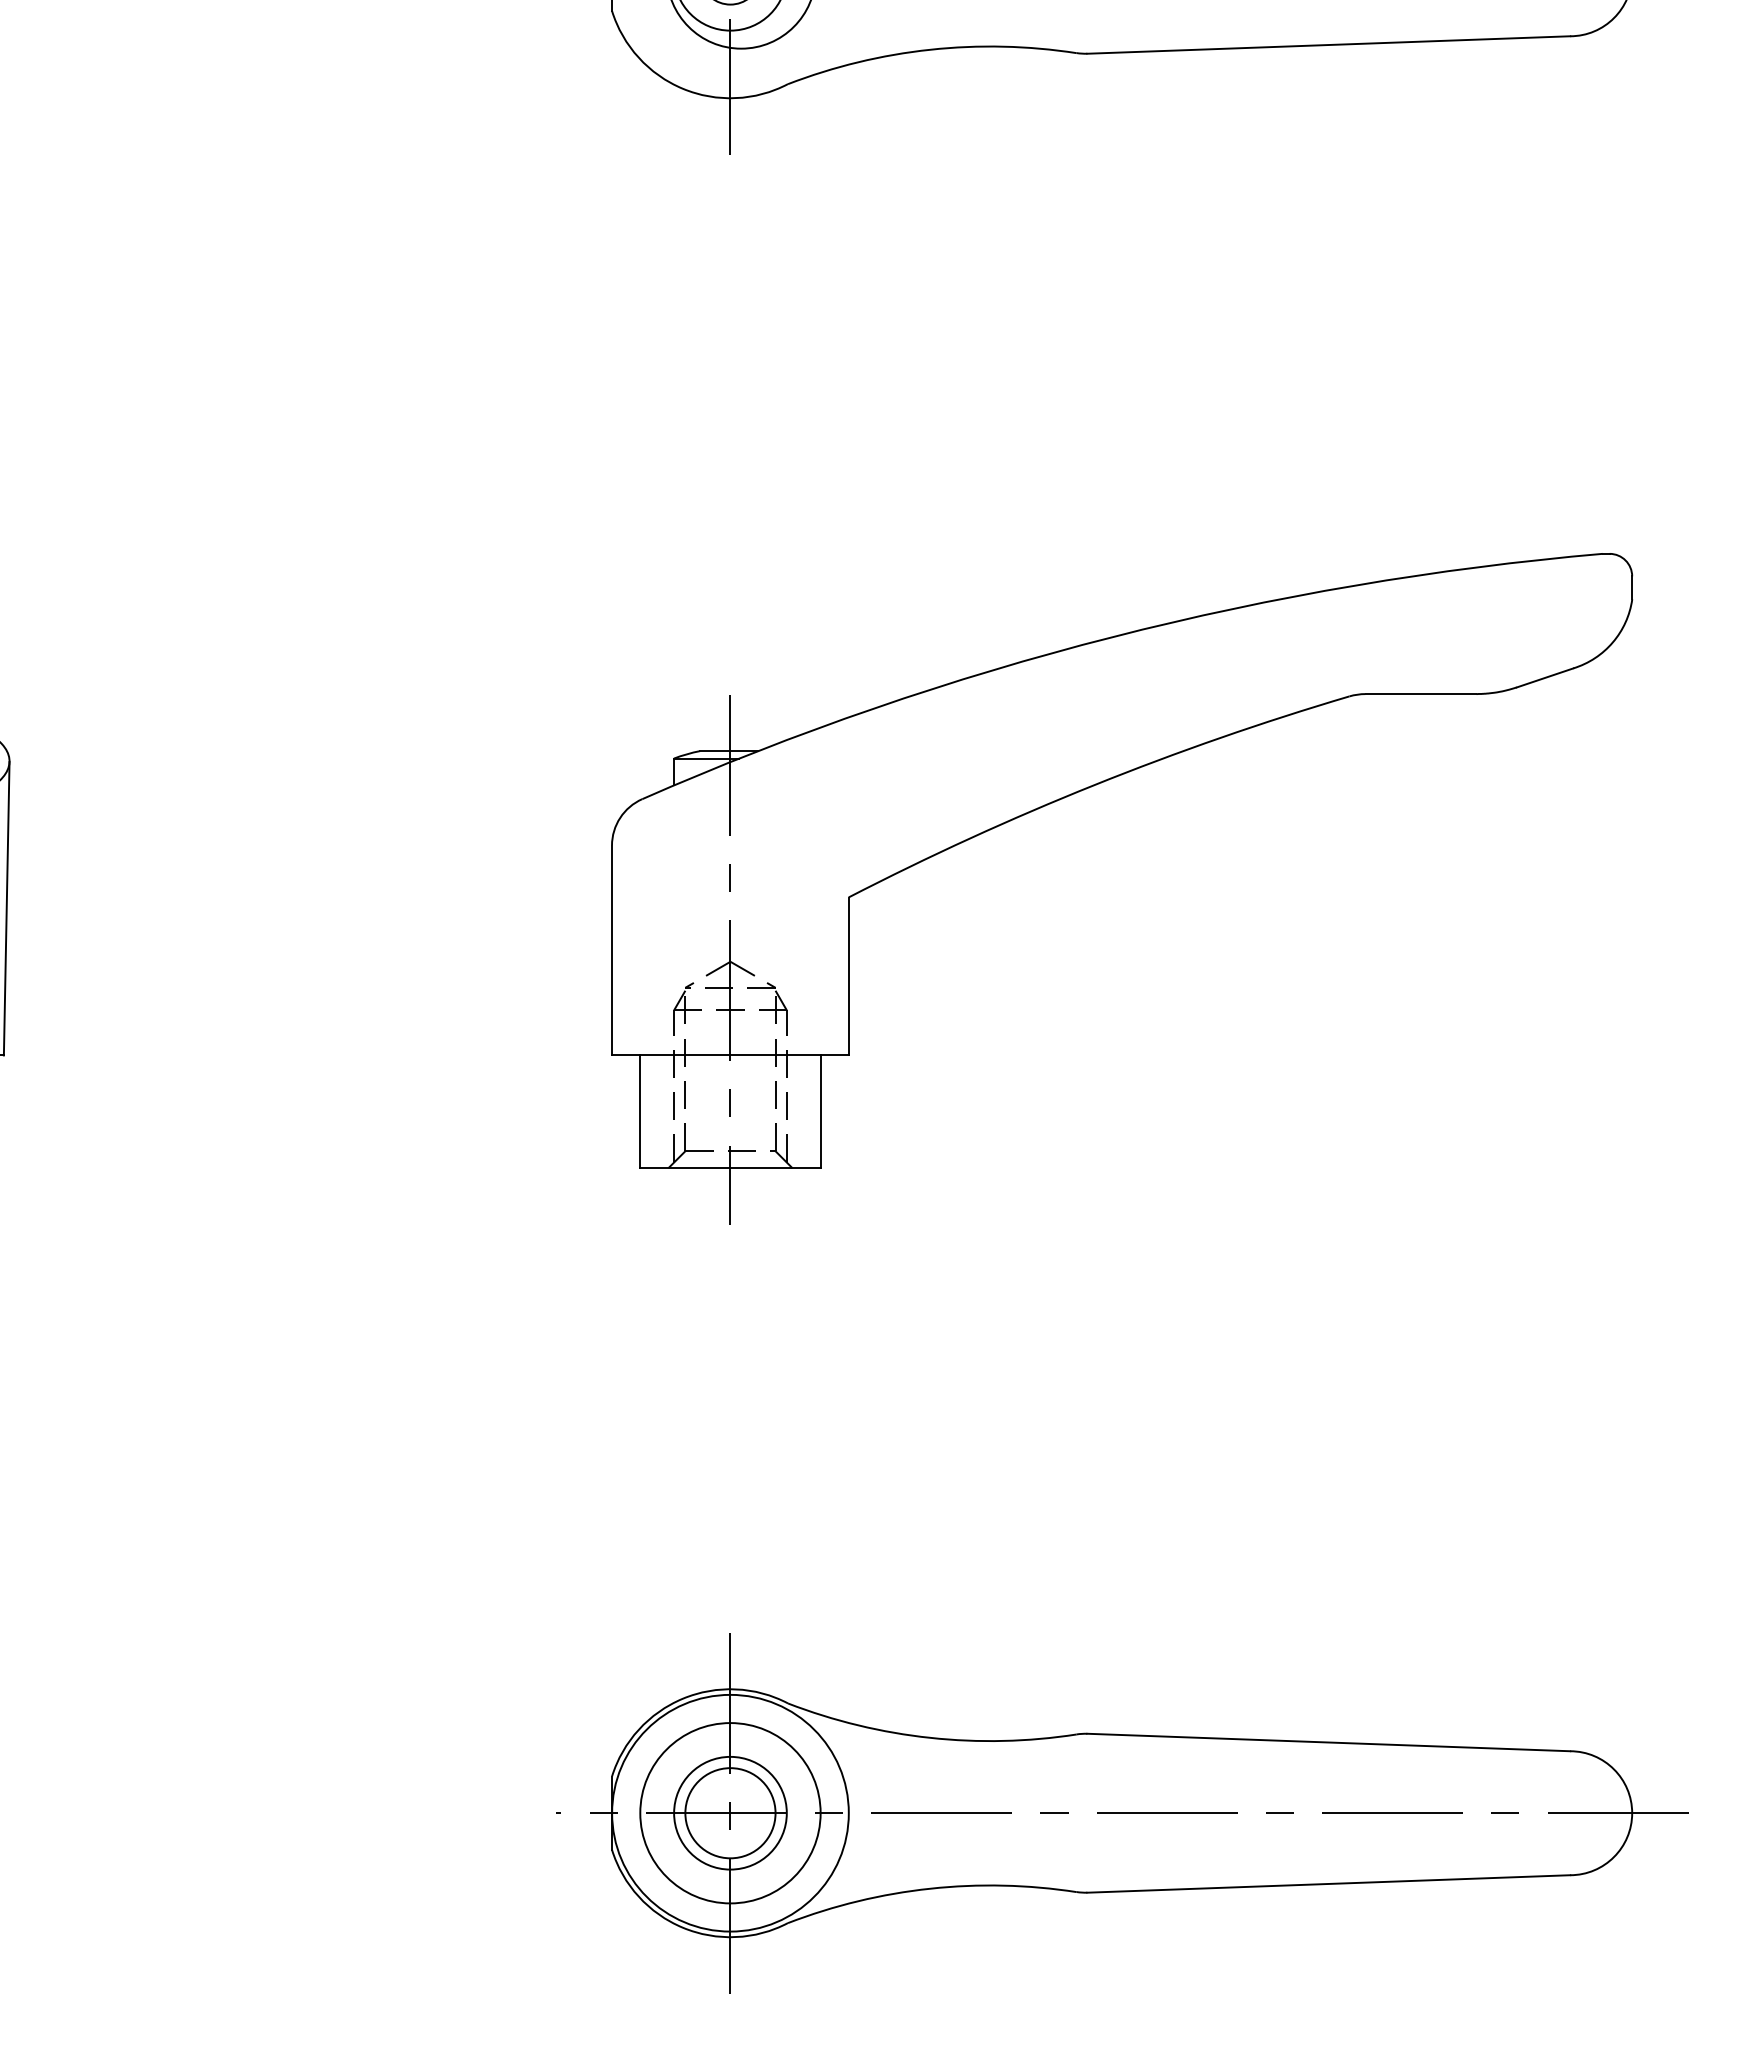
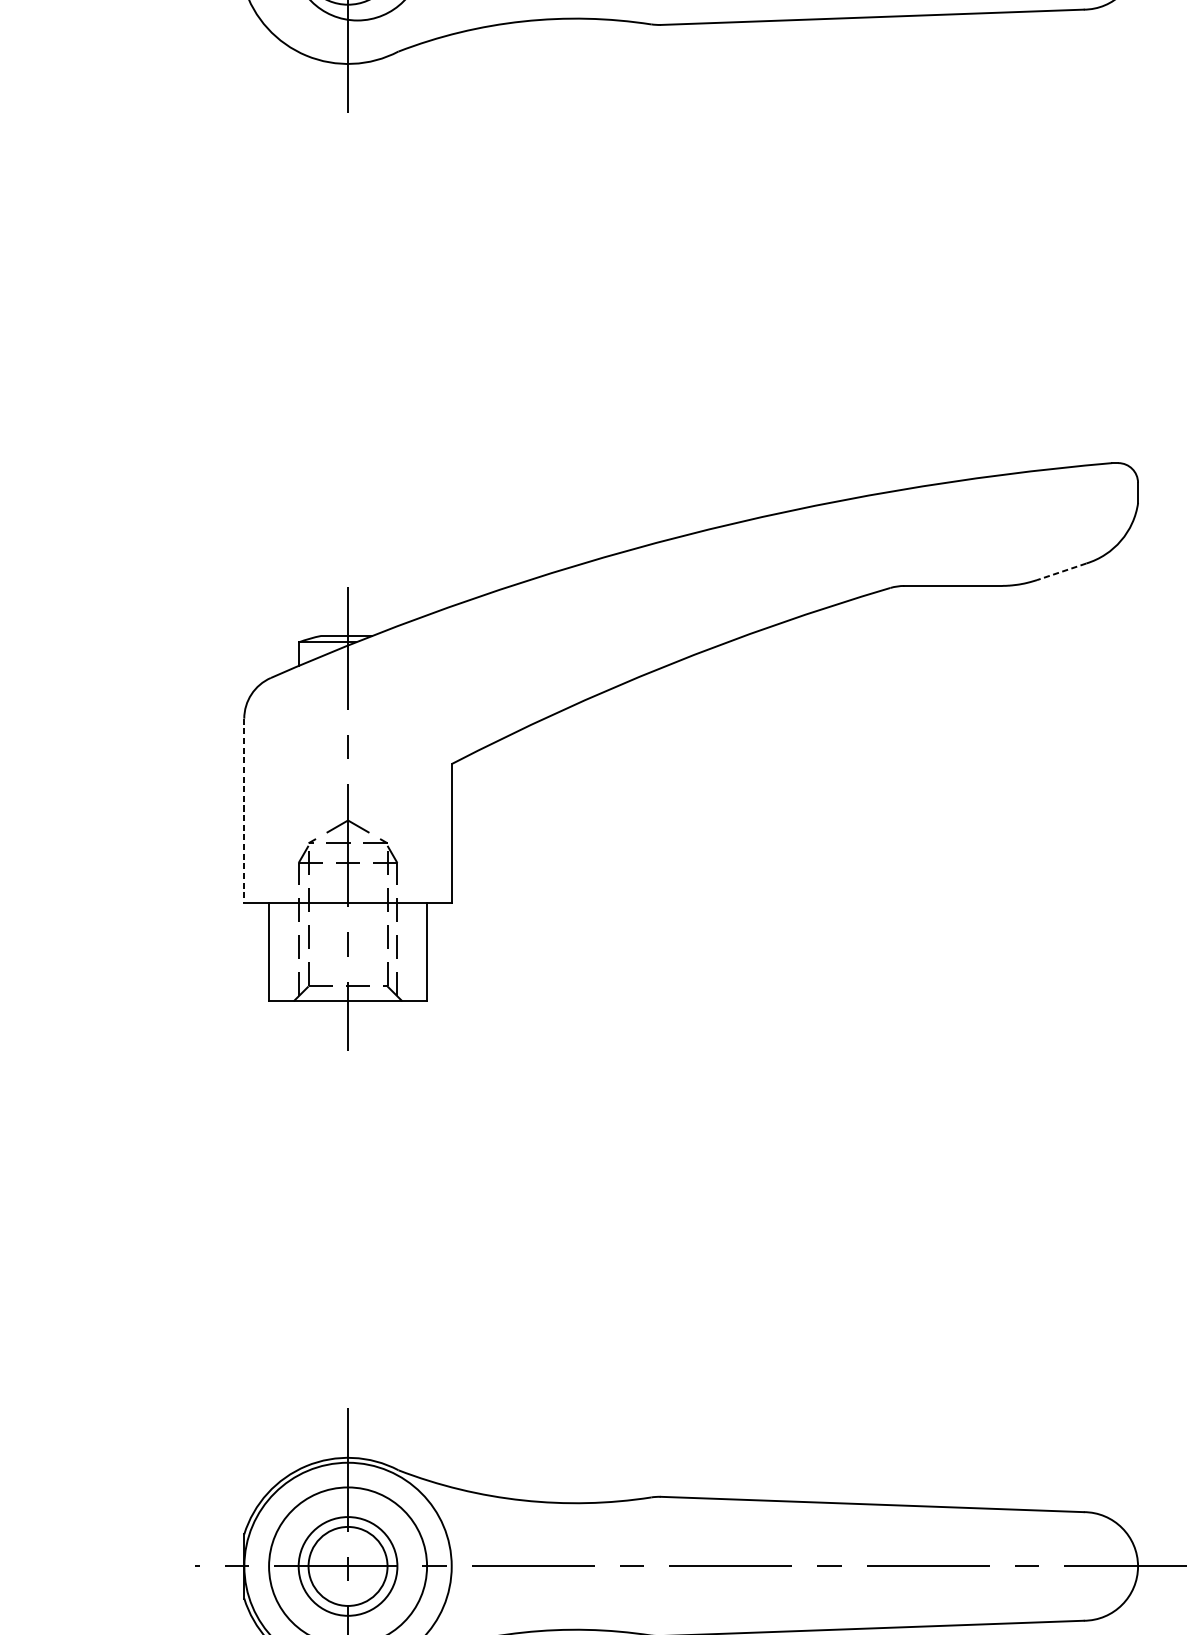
line: (1545, 677) -> (1062, 571), solid -> dashed
line: (612, 950) -> (244, 810), solid -> dashed

